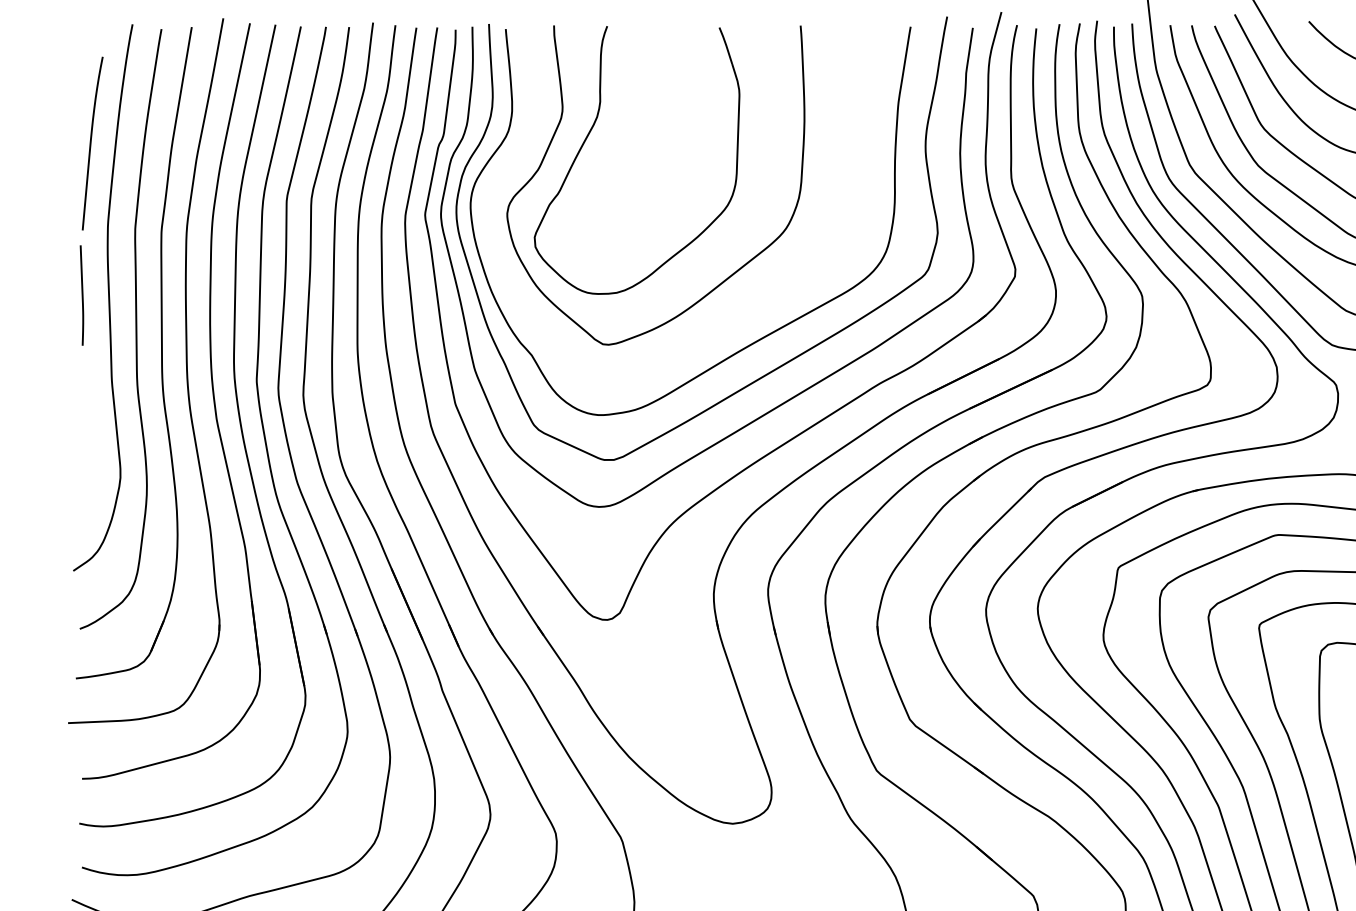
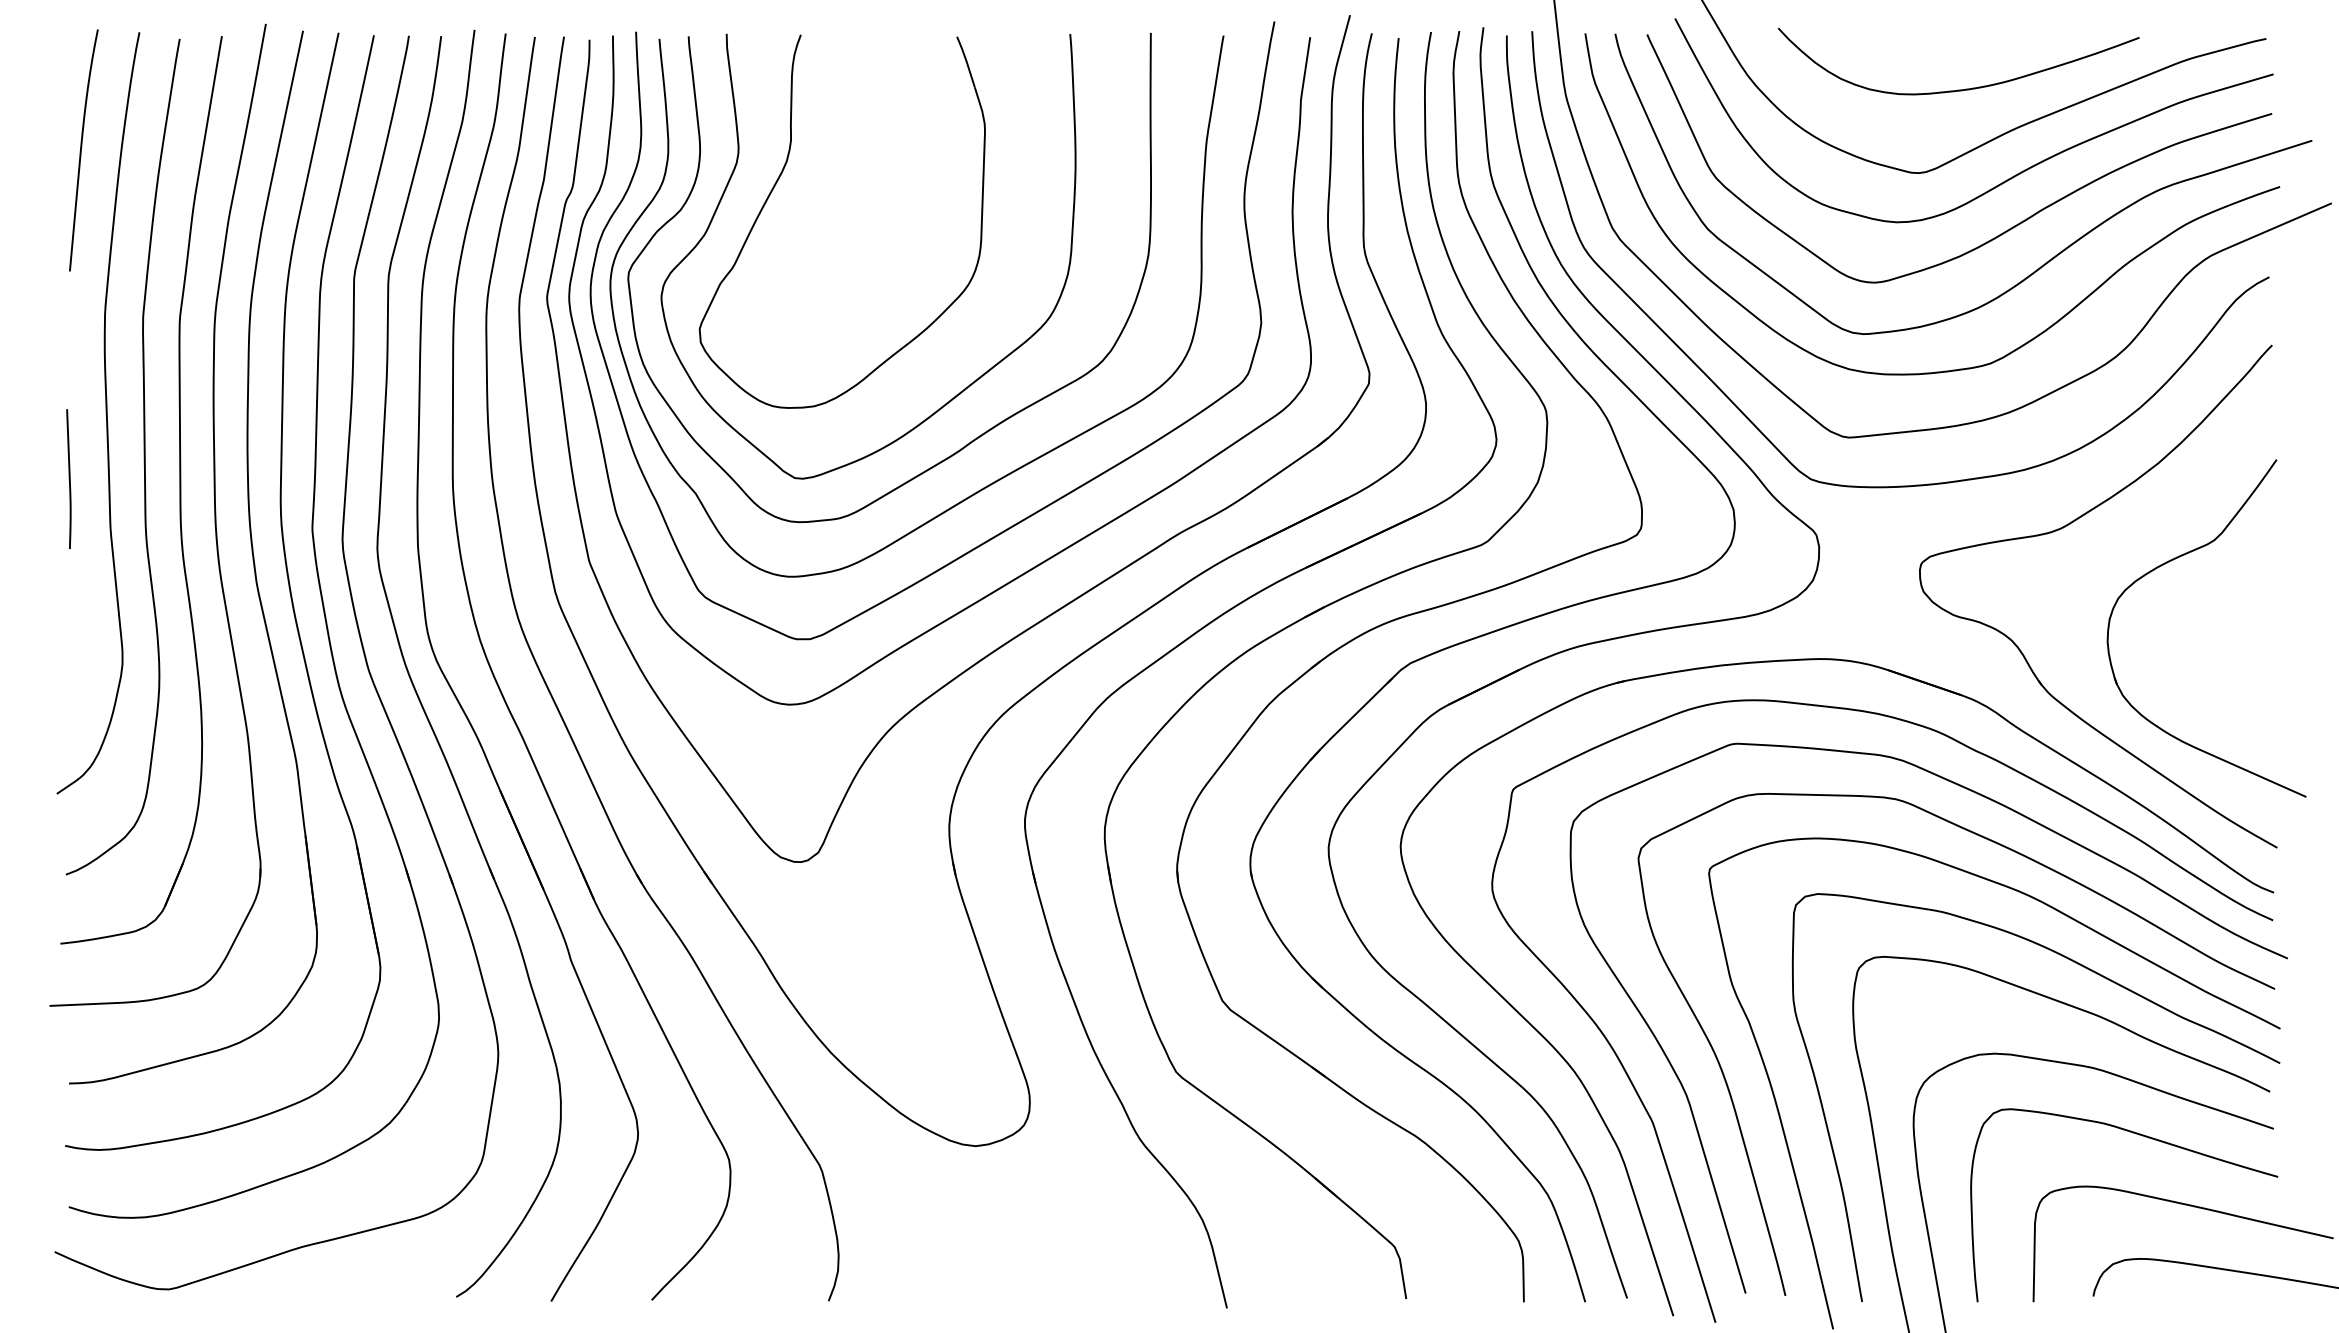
curve: (91, 143) -> (81, 150), moved
line: (81, 295) -> (68, 479), moved
curve: (744, 307) -> (991, 427), added

